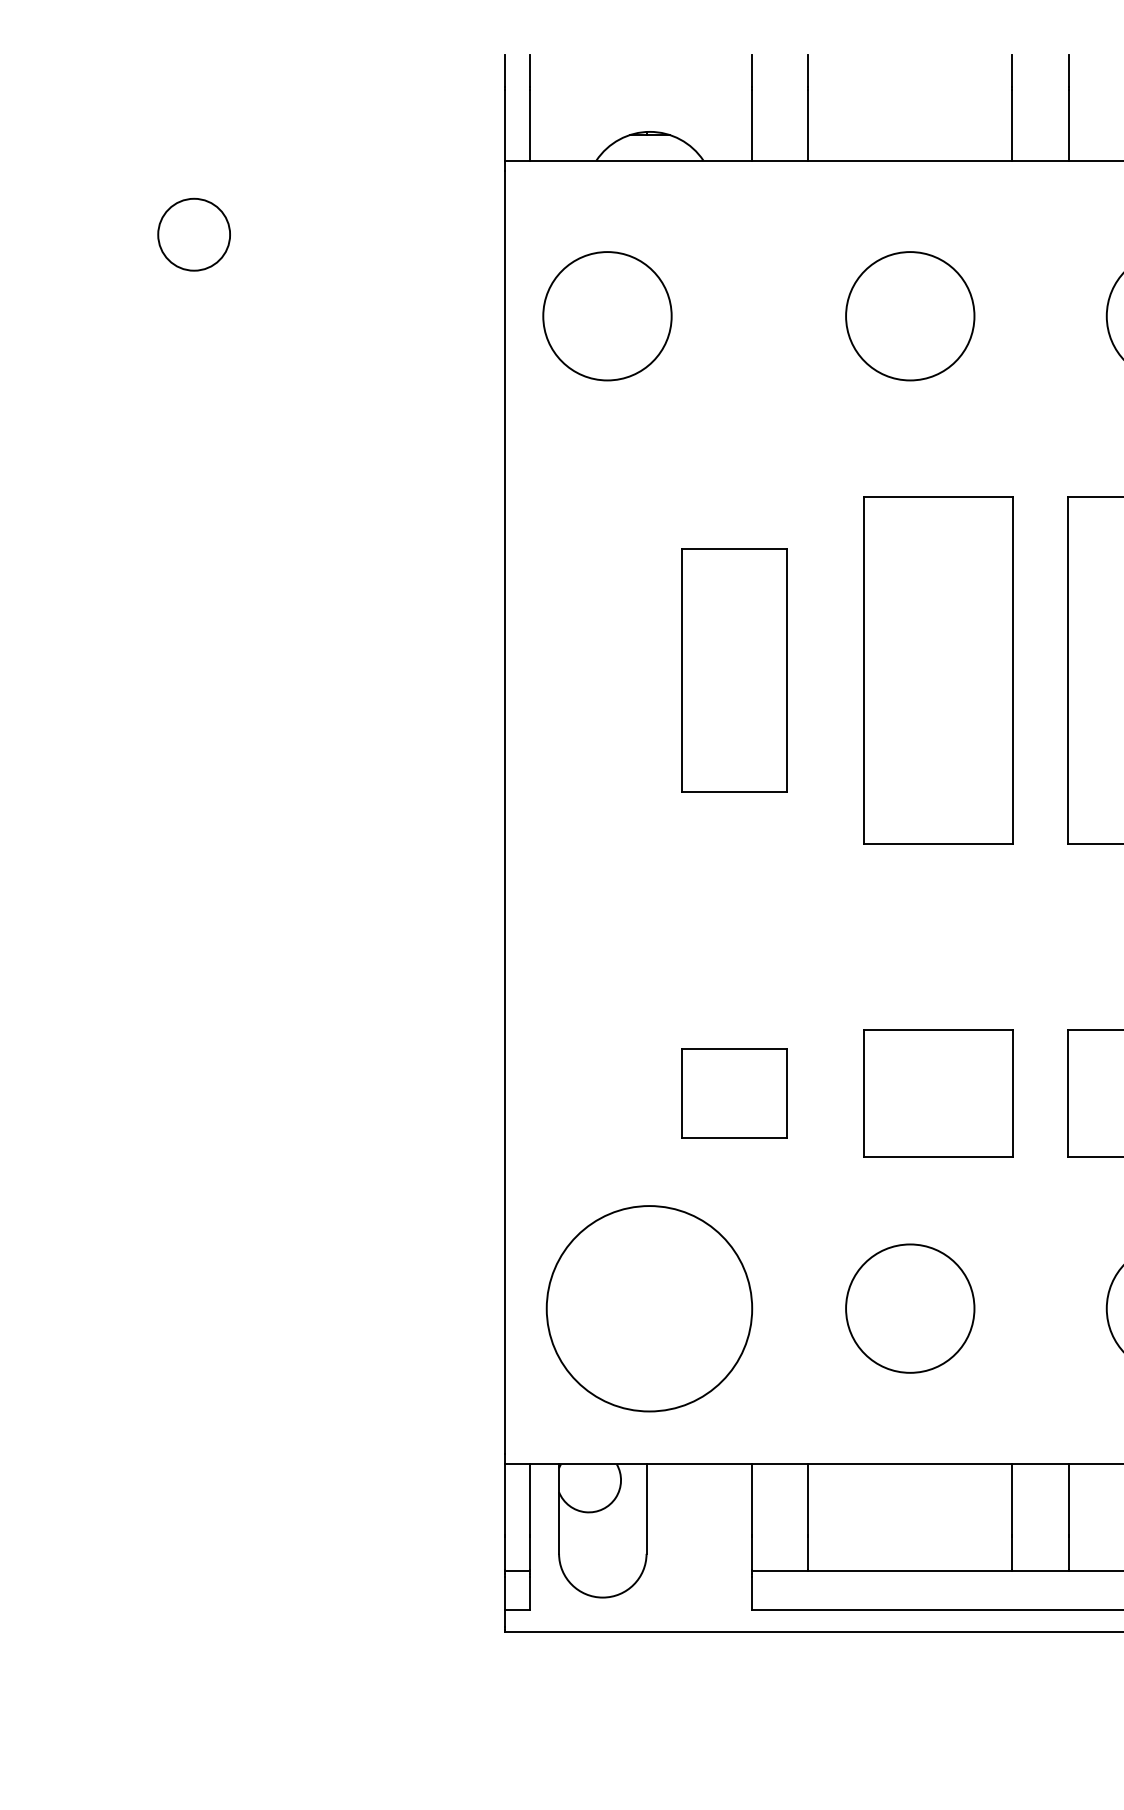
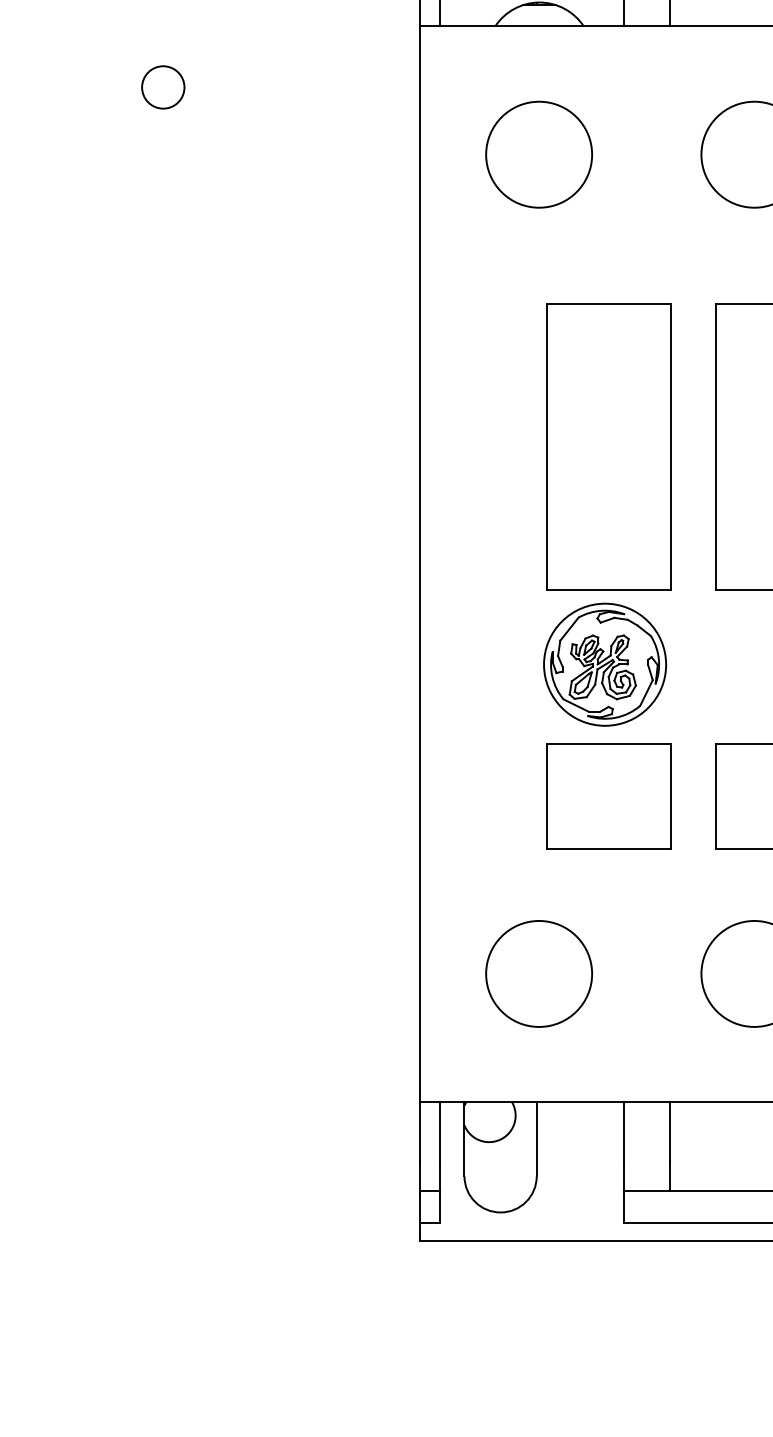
circle: (193, 234) -> (162, 87), size x0.71
circle: (607, 316) -> (539, 154), moved
part: (733, 670) -> (608, 447), size x1.43
part: (729, 933) -> (605, 664), added
part: (733, 1093) -> (608, 796), size x1.43
circle: (649, 1308) -> (539, 973), size x0.62

